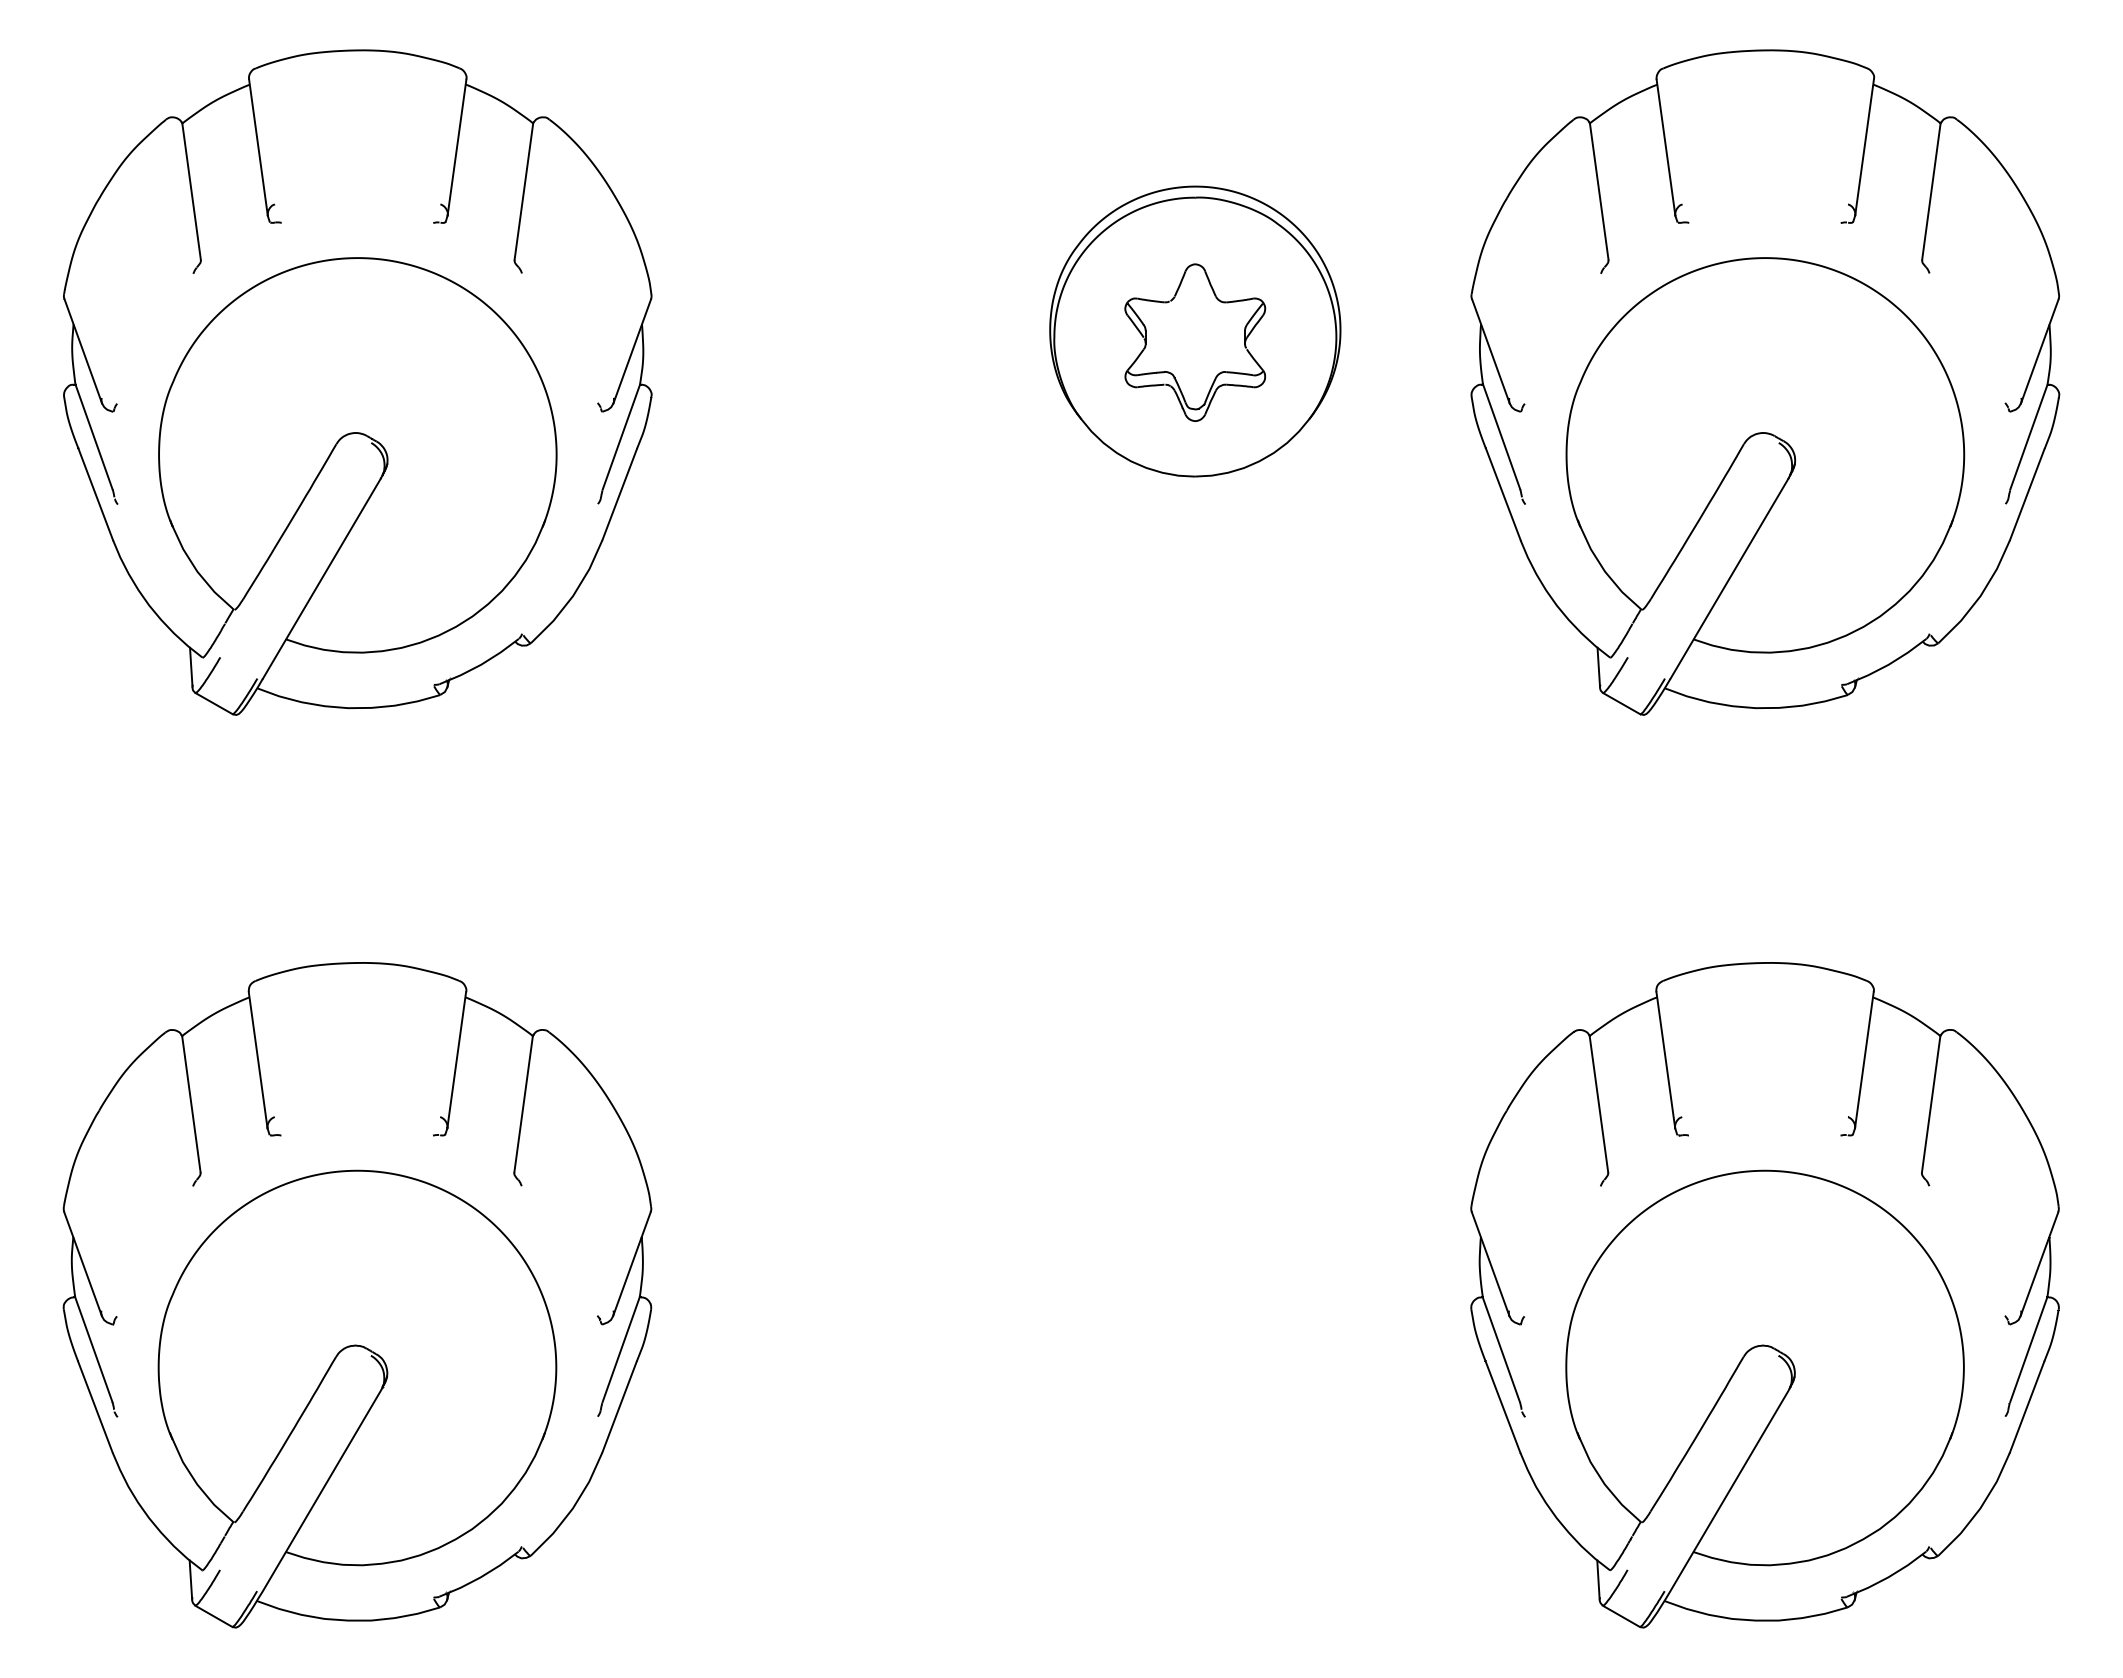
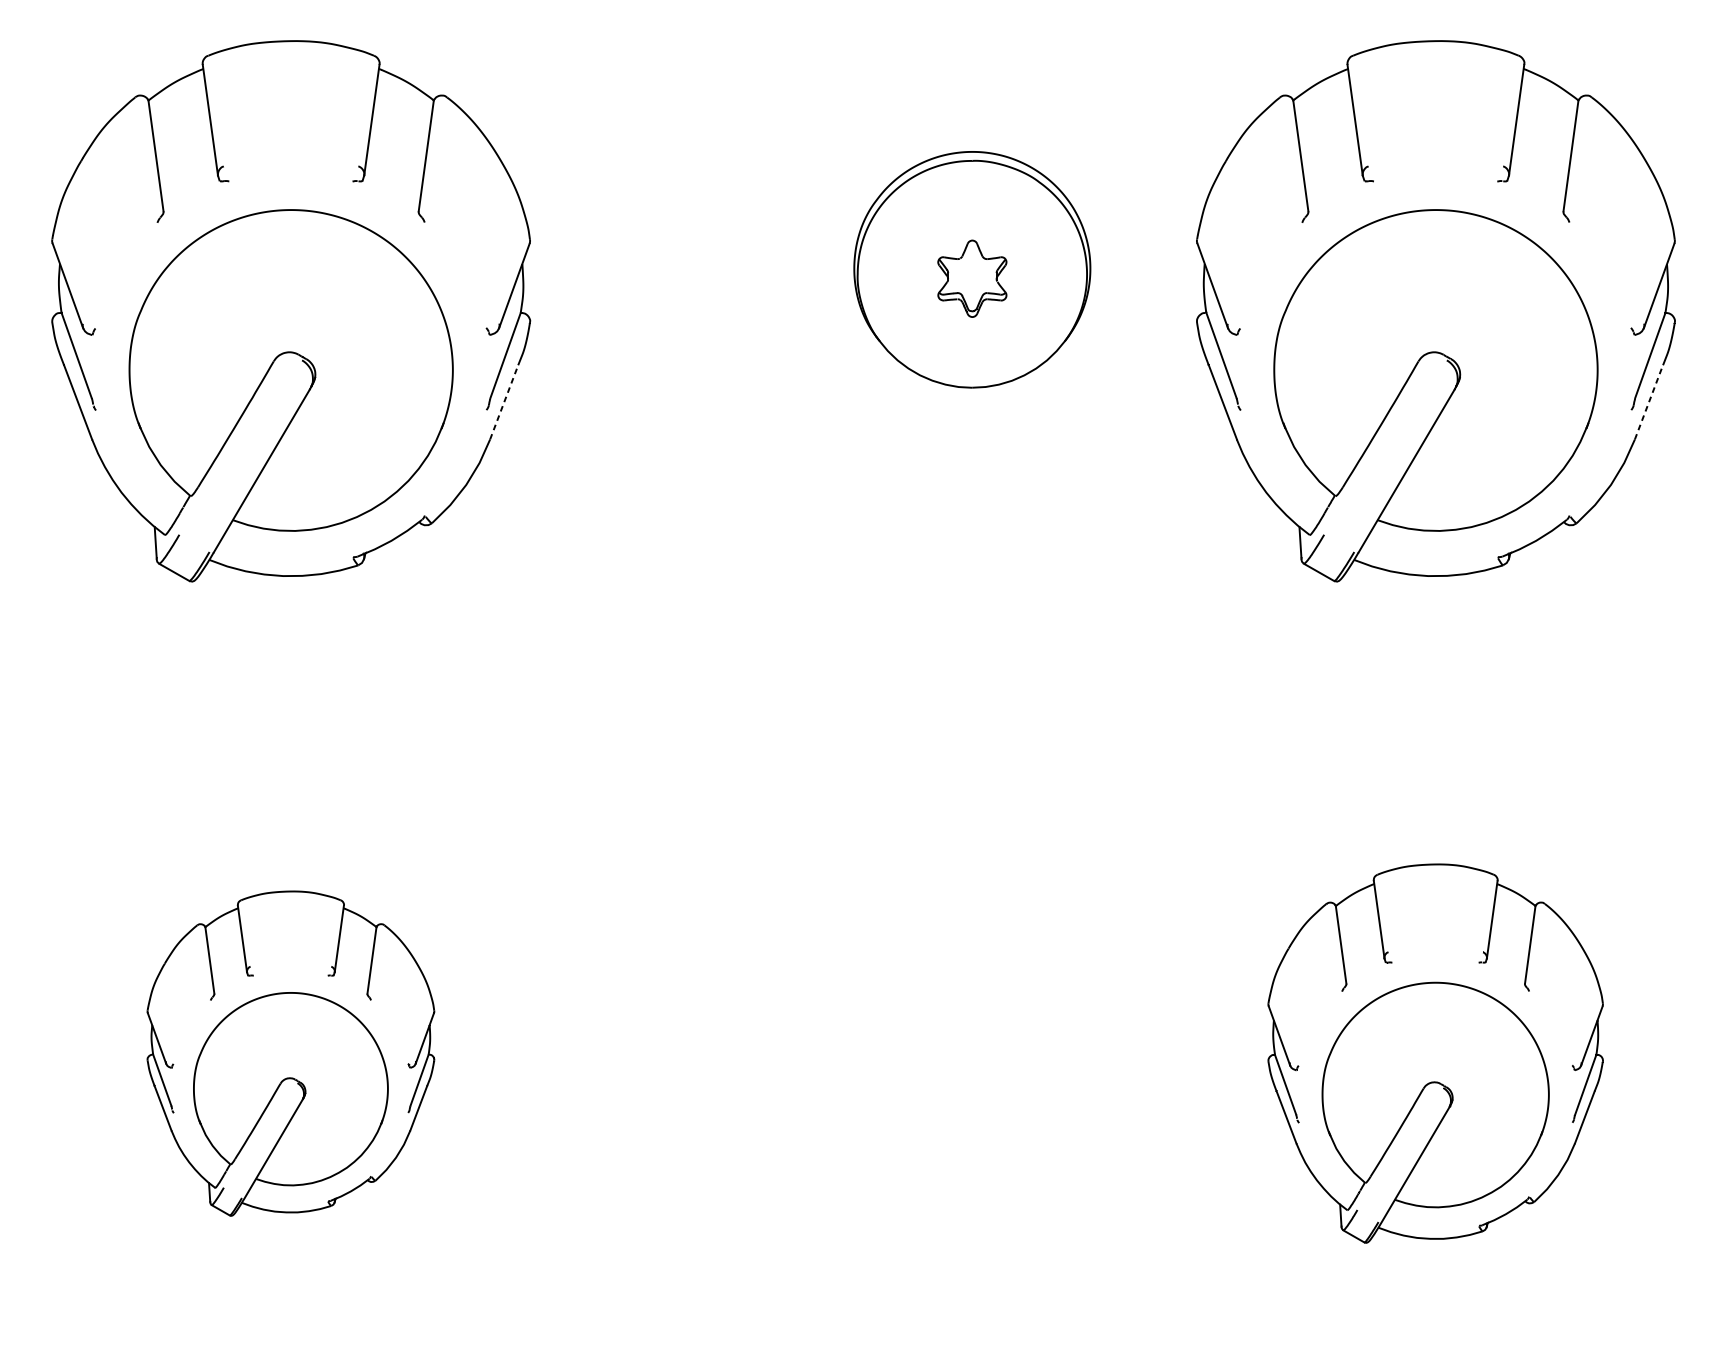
part: (1195, 342) -> (972, 278), size x0.6
line: (619, 494) -> (504, 402), solid -> dashed
line: (2027, 494) -> (1649, 402), solid -> dashed
part: (357, 1295) -> (290, 1053), size x0.6
part: (1764, 1295) -> (1435, 1053), size x0.7

